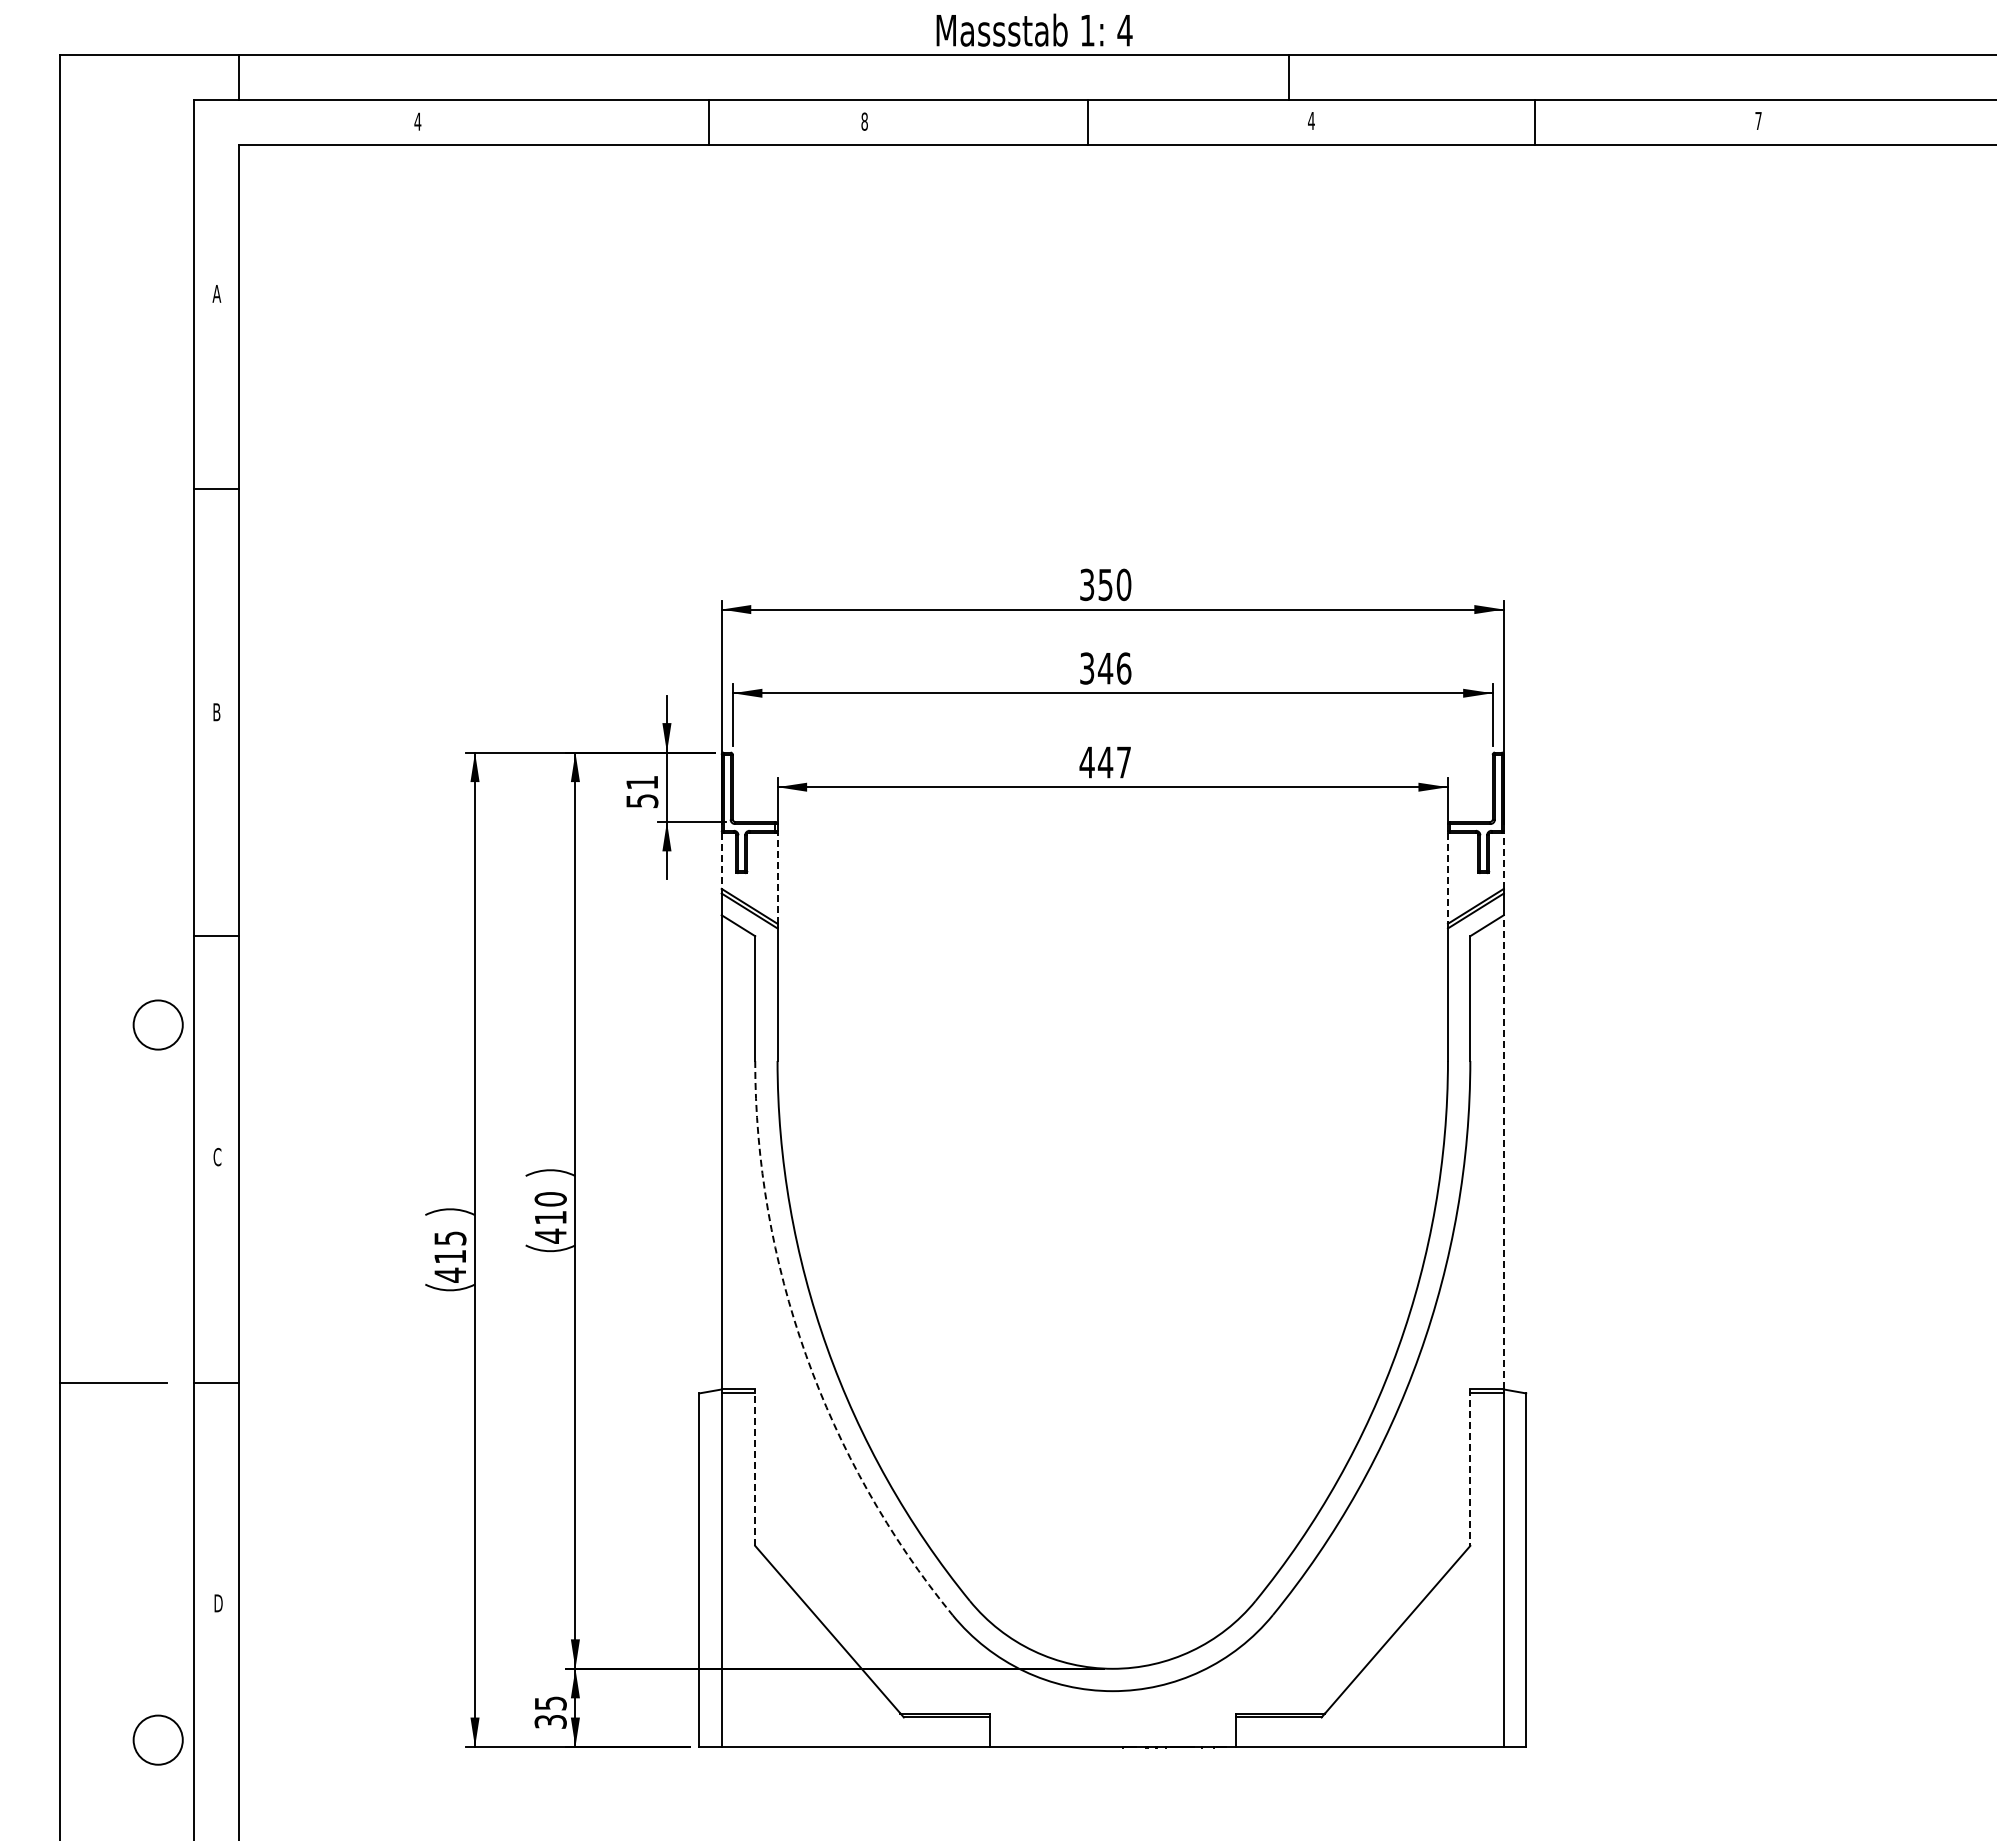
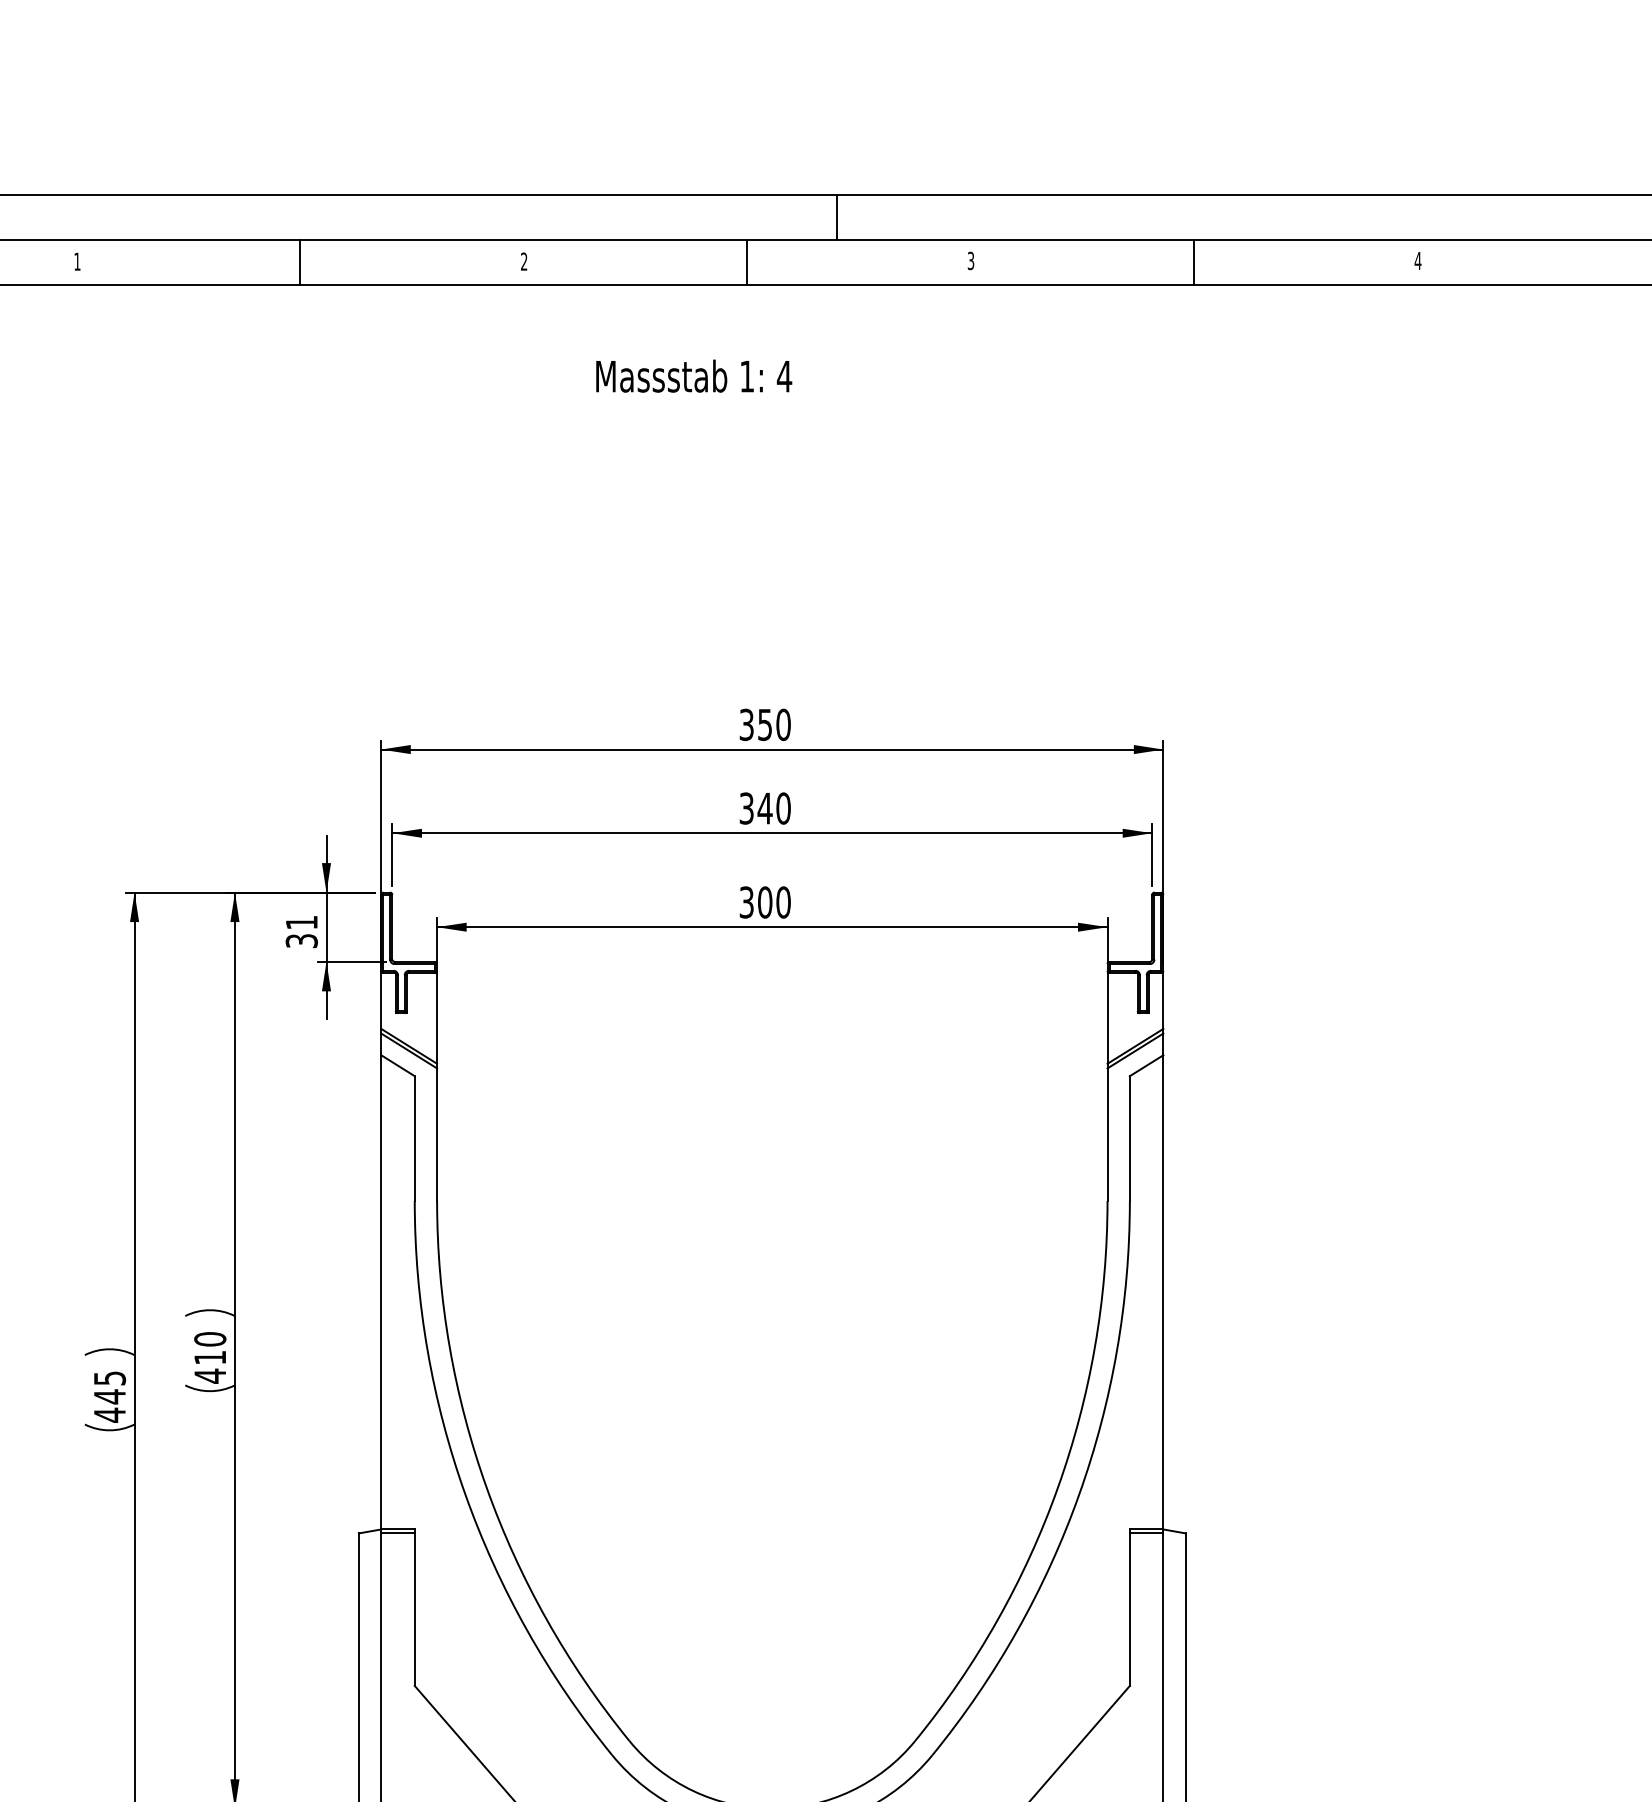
text: (1034, 29) -> (694, 375), moved
line: (1289, 77) -> (837, 217), moved
text: (1311, 120) -> (971, 260), 4 -> 3
text: (1758, 120) -> (1418, 260), 7 -> 4
text: (417, 121) -> (77, 261), 4 -> 1
line: (708, 121) -> (300, 261), moved
text: (864, 121) -> (524, 261), 8 -> 2
text: (1123, 668) -> (783, 808), 346 -> 340
text: (1105, 762) -> (765, 902), 447 -> 300
text: (641, 800) -> (301, 940), 51 -> 31
line: (721, 860) -> (381, 1000), dashed -> solid
line: (1503, 860) -> (1163, 1000), dashed -> solid
line: (777, 877) -> (437, 1017), dashed -> solid
line: (1447, 878) -> (1107, 1018), dashed -> solid
line: (1503, 1151) -> (1163, 1291), dashed -> solid
text: (449, 1256) -> (109, 1396), 415 -> 445
arc: (806, 1355) -> (466, 1495), dashed -> solid
line: (755, 1467) -> (415, 1607), dashed -> solid
line: (1470, 1468) -> (1130, 1608), dashed -> solid

